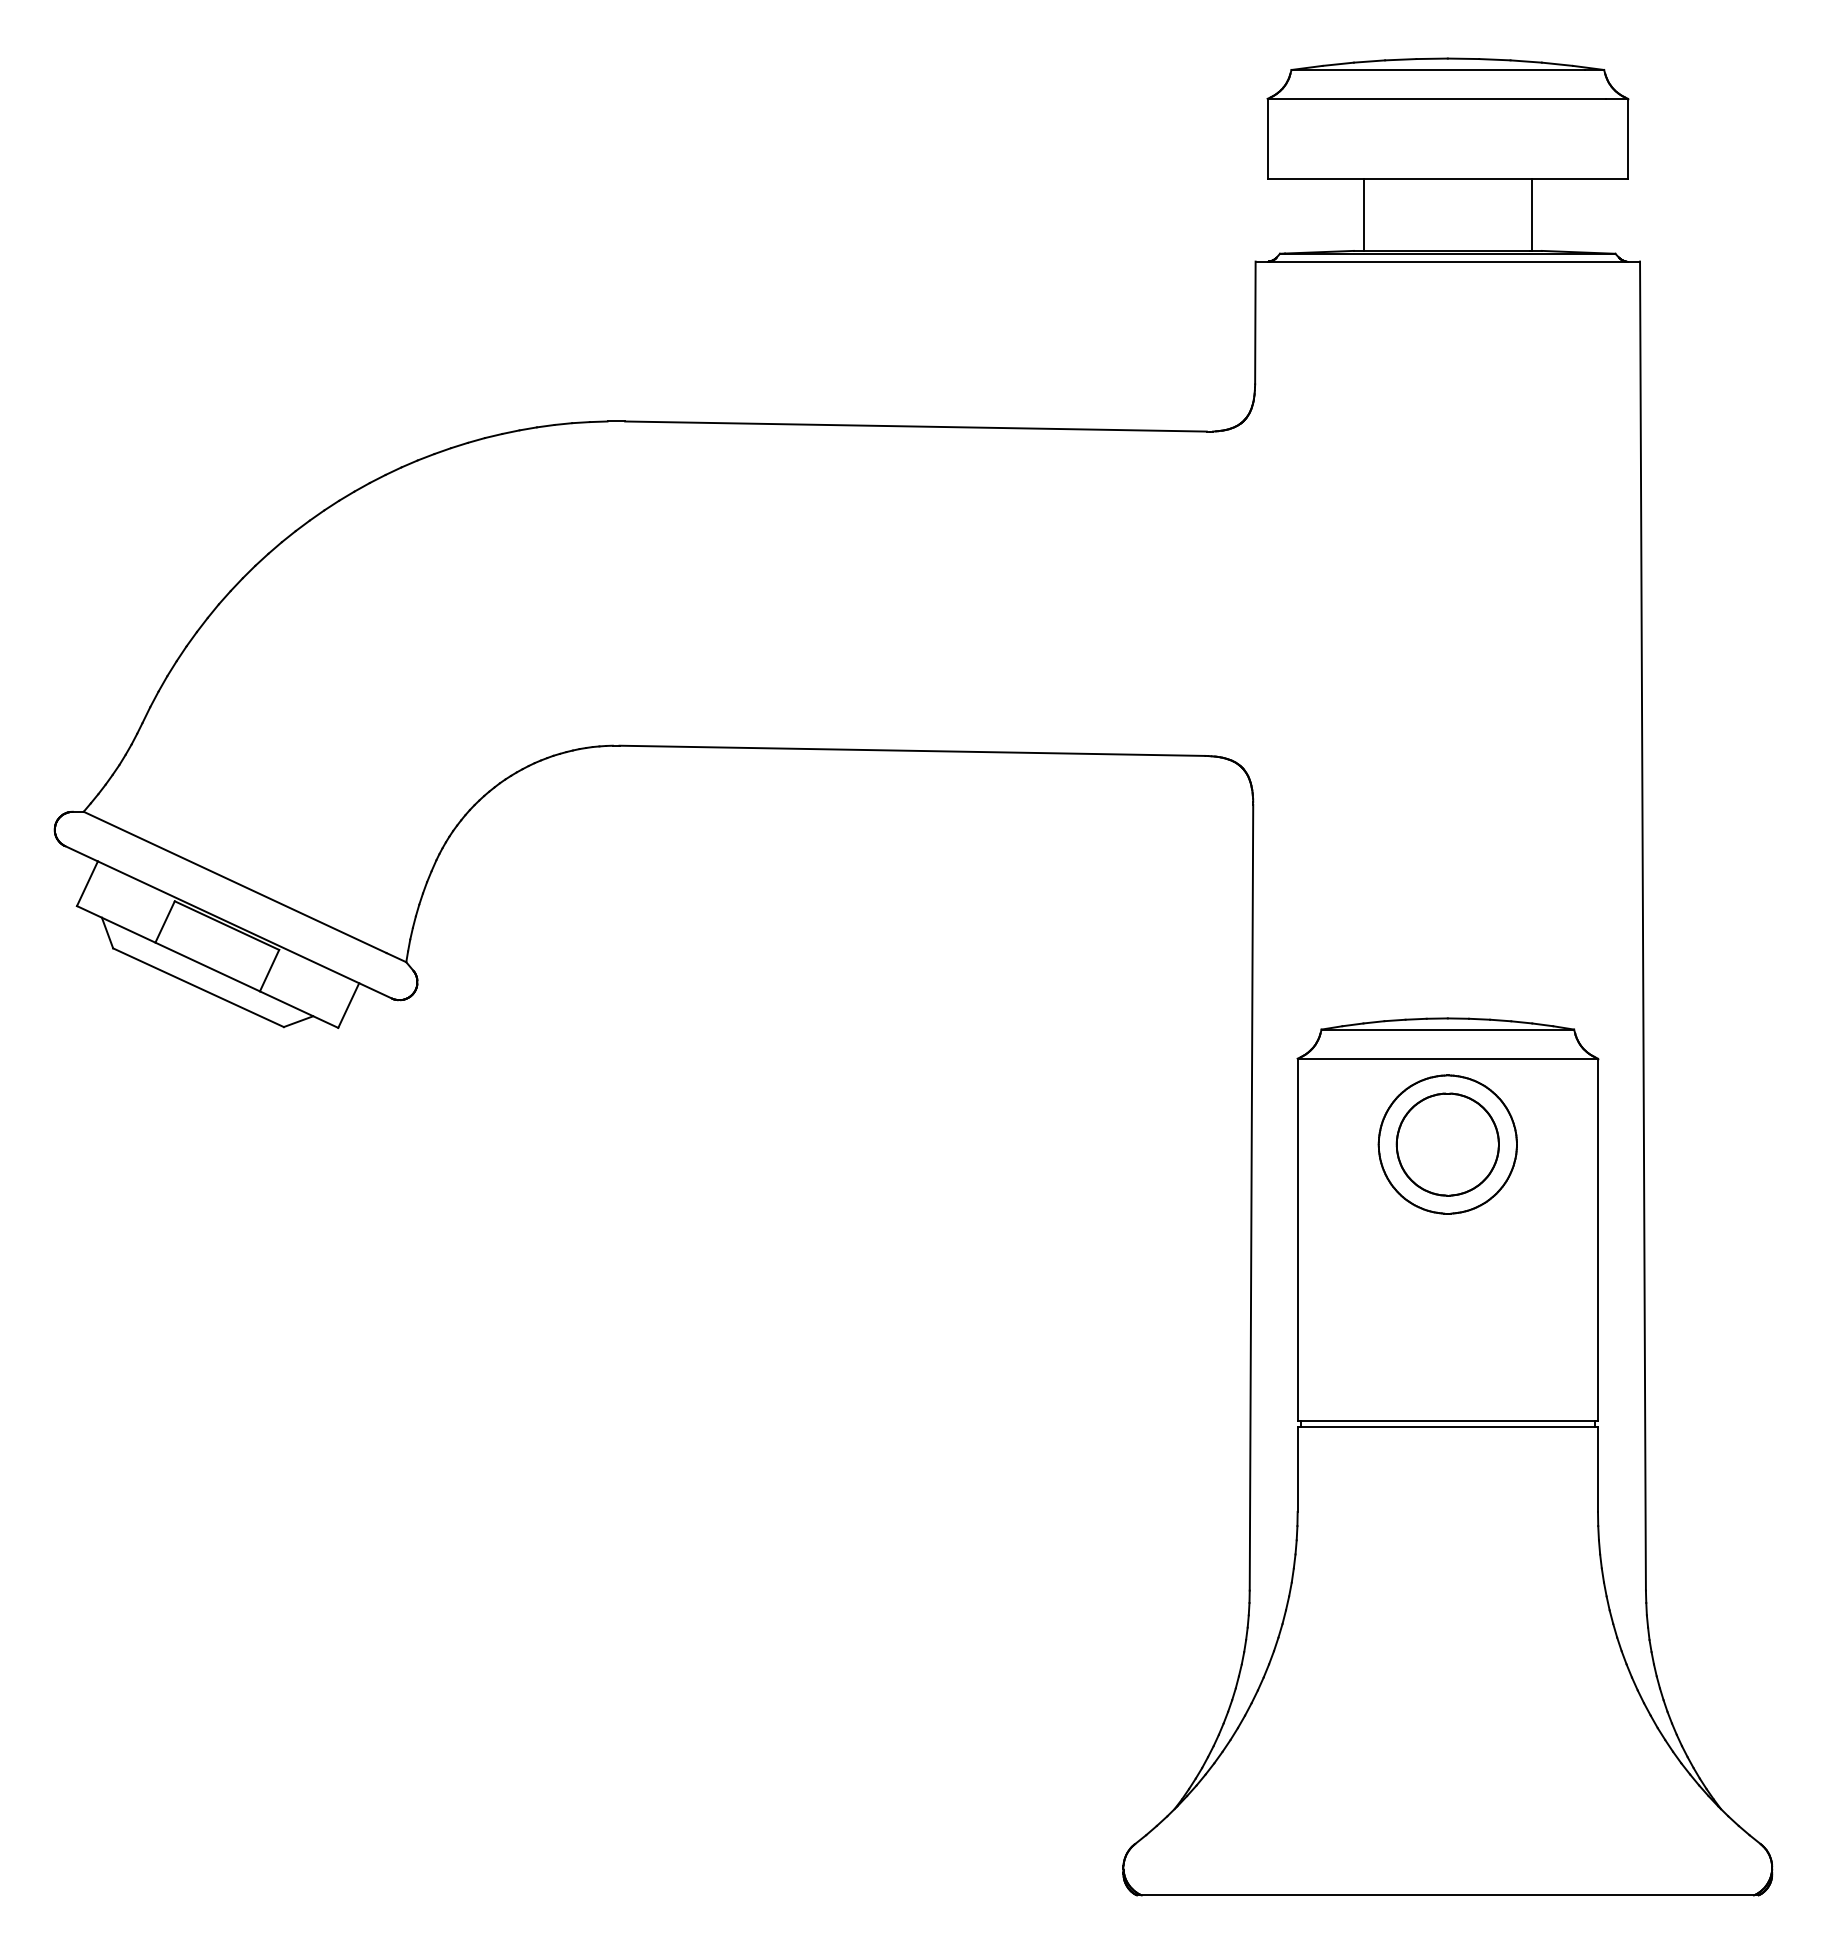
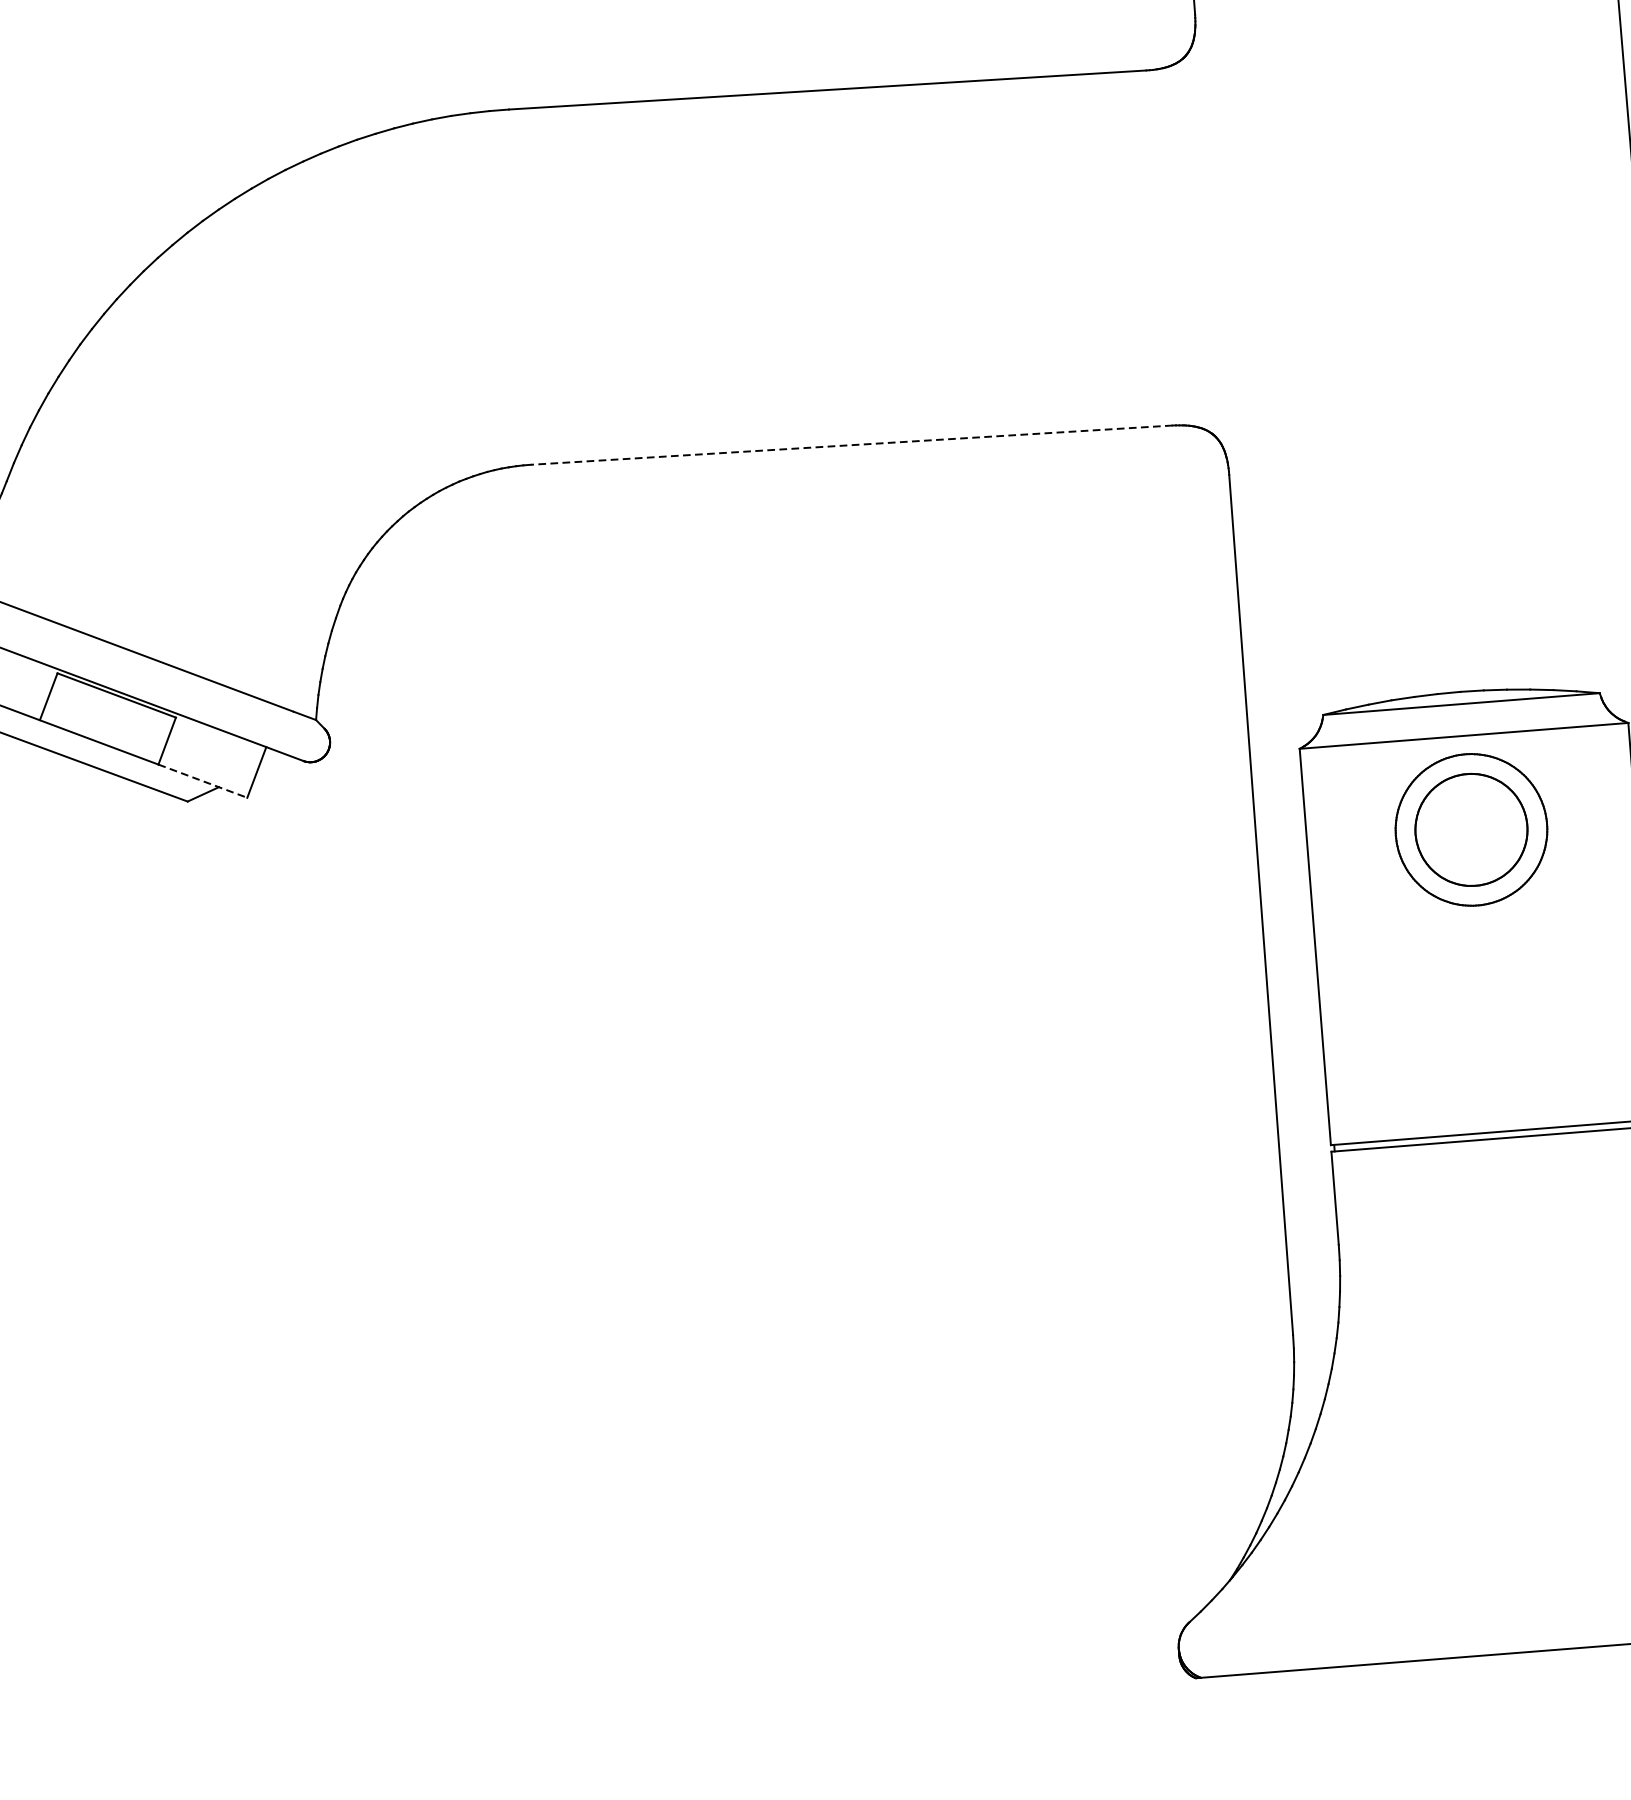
line: (912, 750) -> (851, 444), solid -> dashed
line: (299, 1009) -> (203, 780), solid -> dashed

